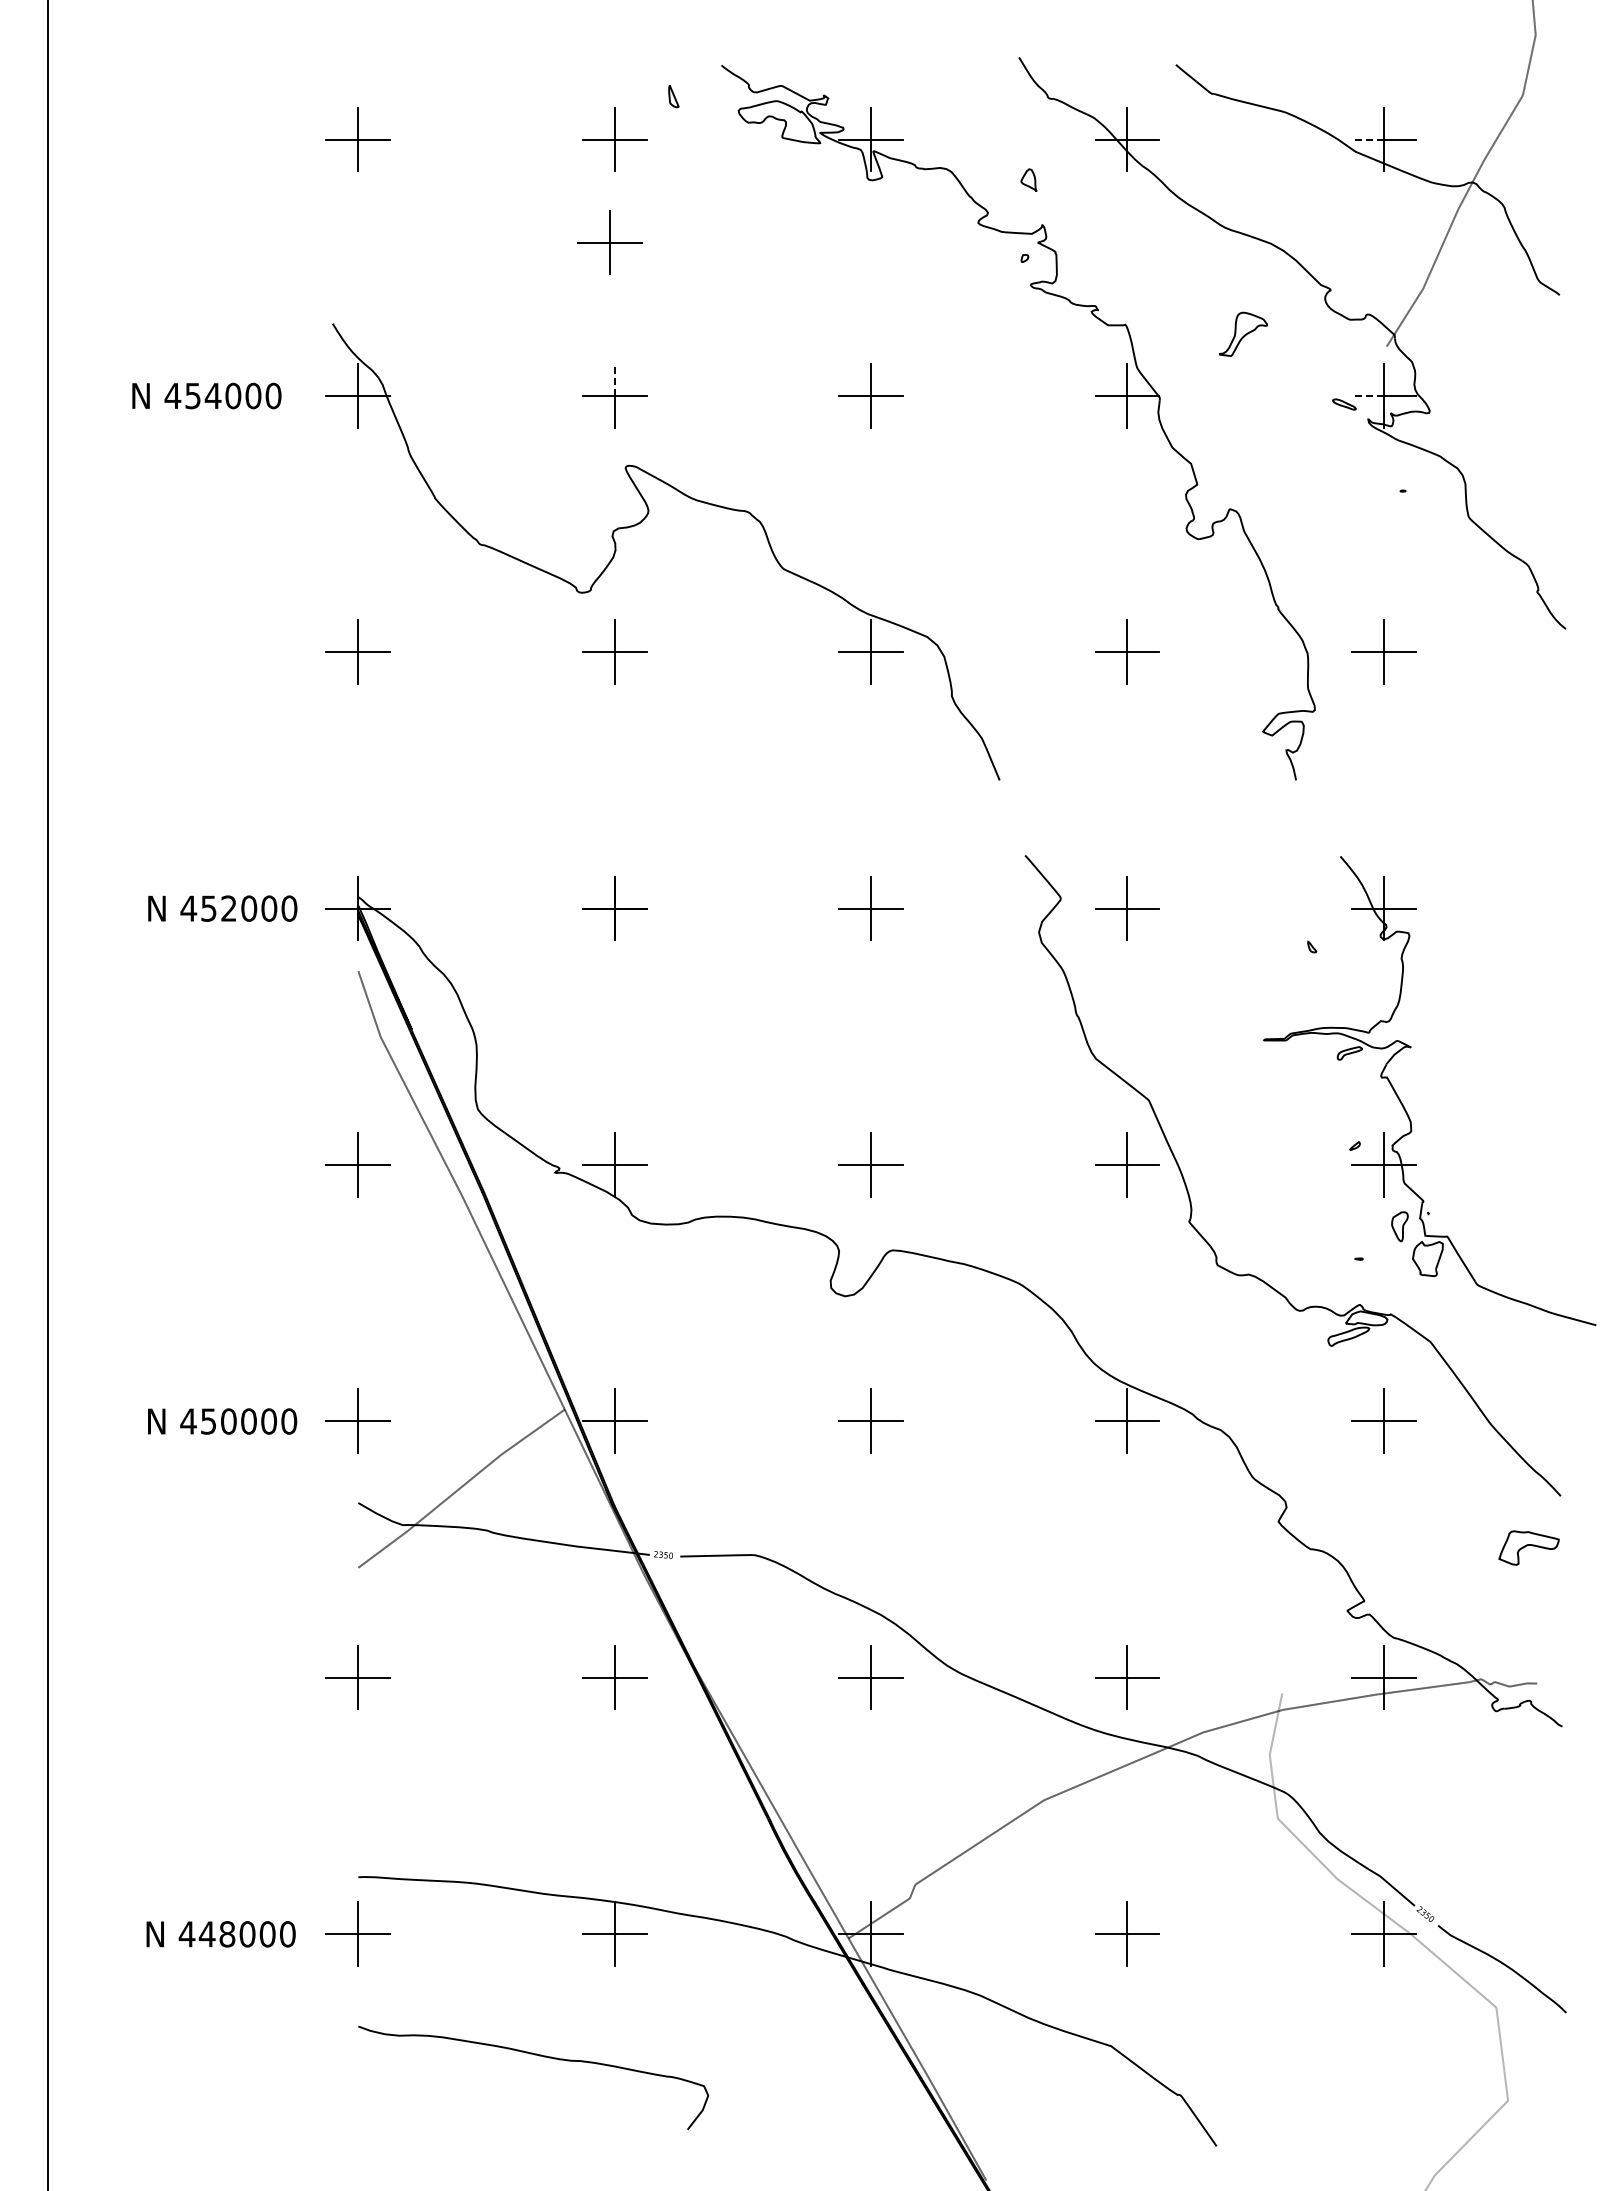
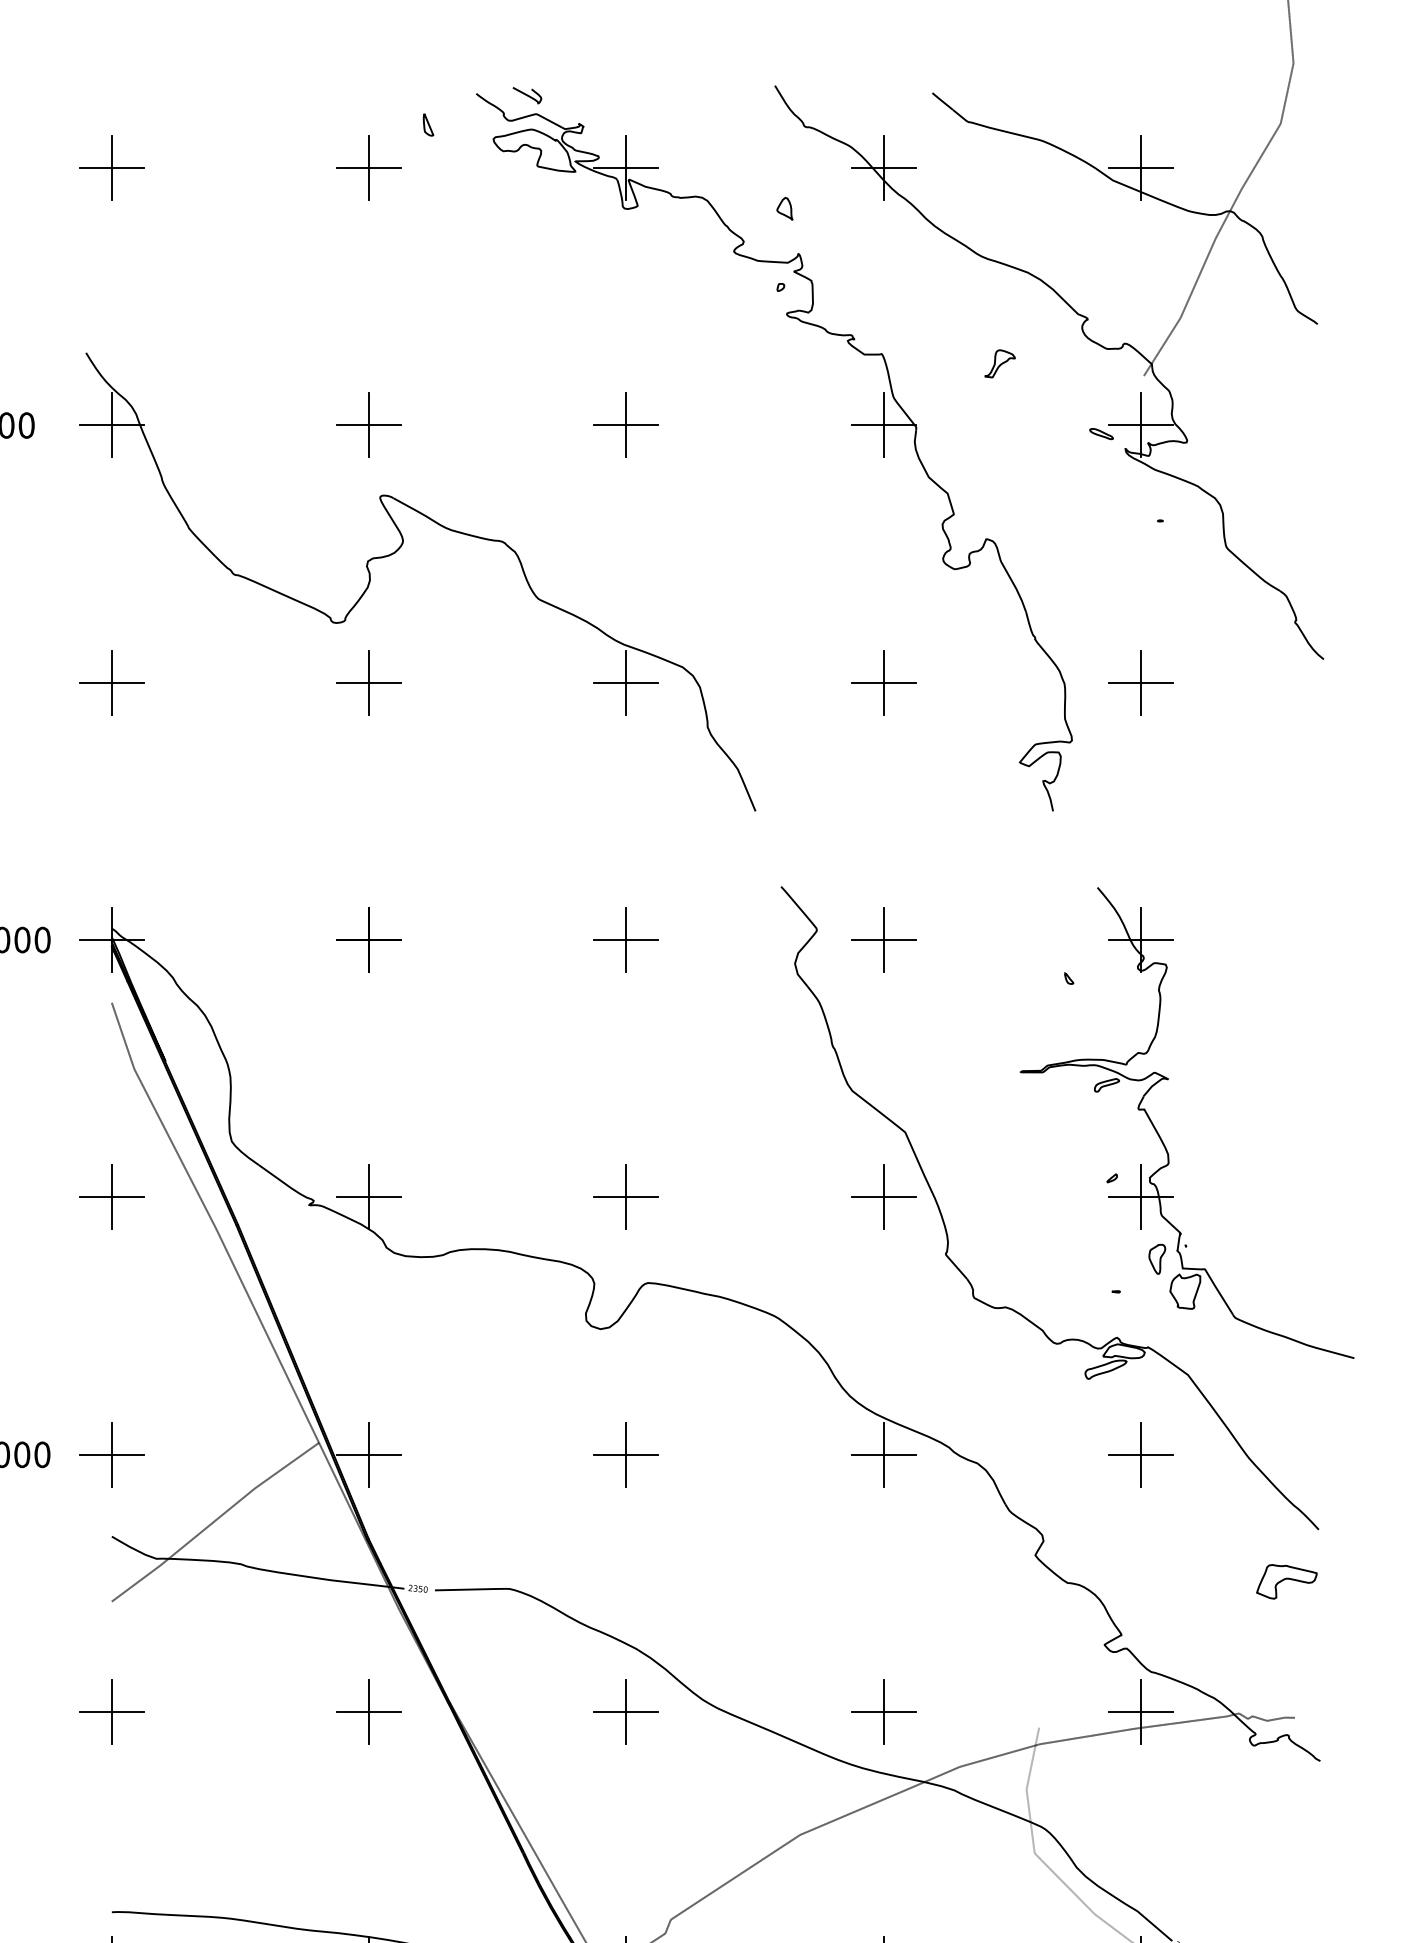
curve: (772, 66) -> (527, 94), added
line: (1367, 139) -> (1124, 168), dashed -> solid
part: (609, 242) -> (363, 271), removed
part: (1242, 334) -> (999, 363), size x0.62
line: (614, 380) -> (368, 409), dashed -> solid
line: (1367, 395) -> (1124, 424), dashed -> solid

